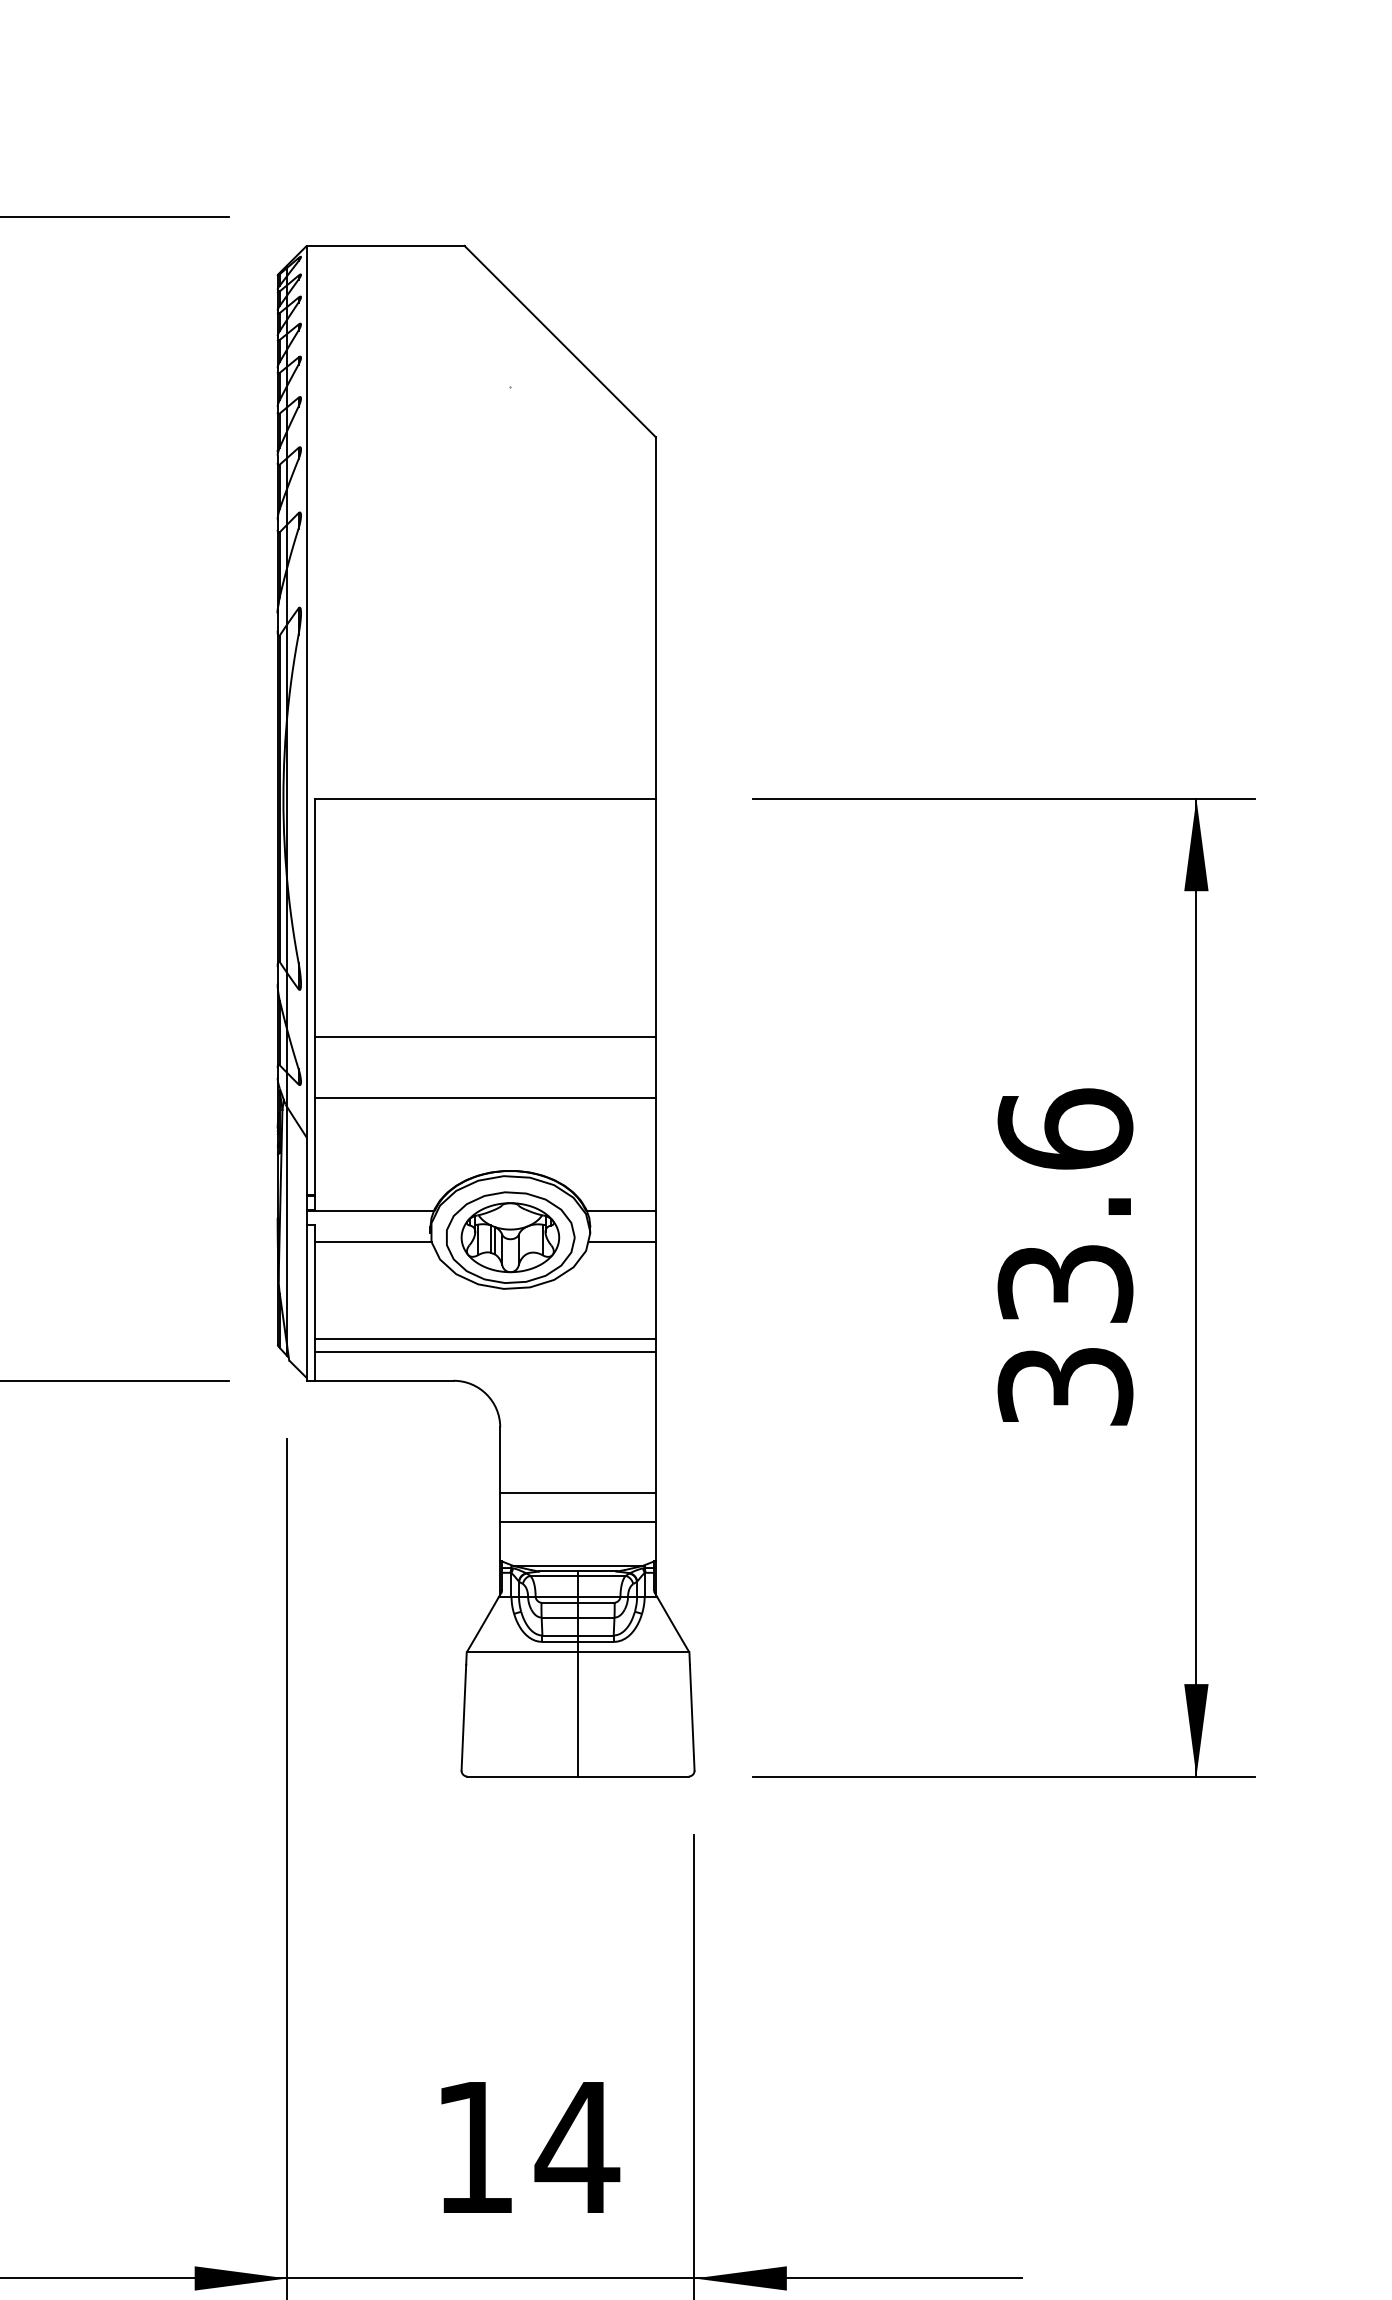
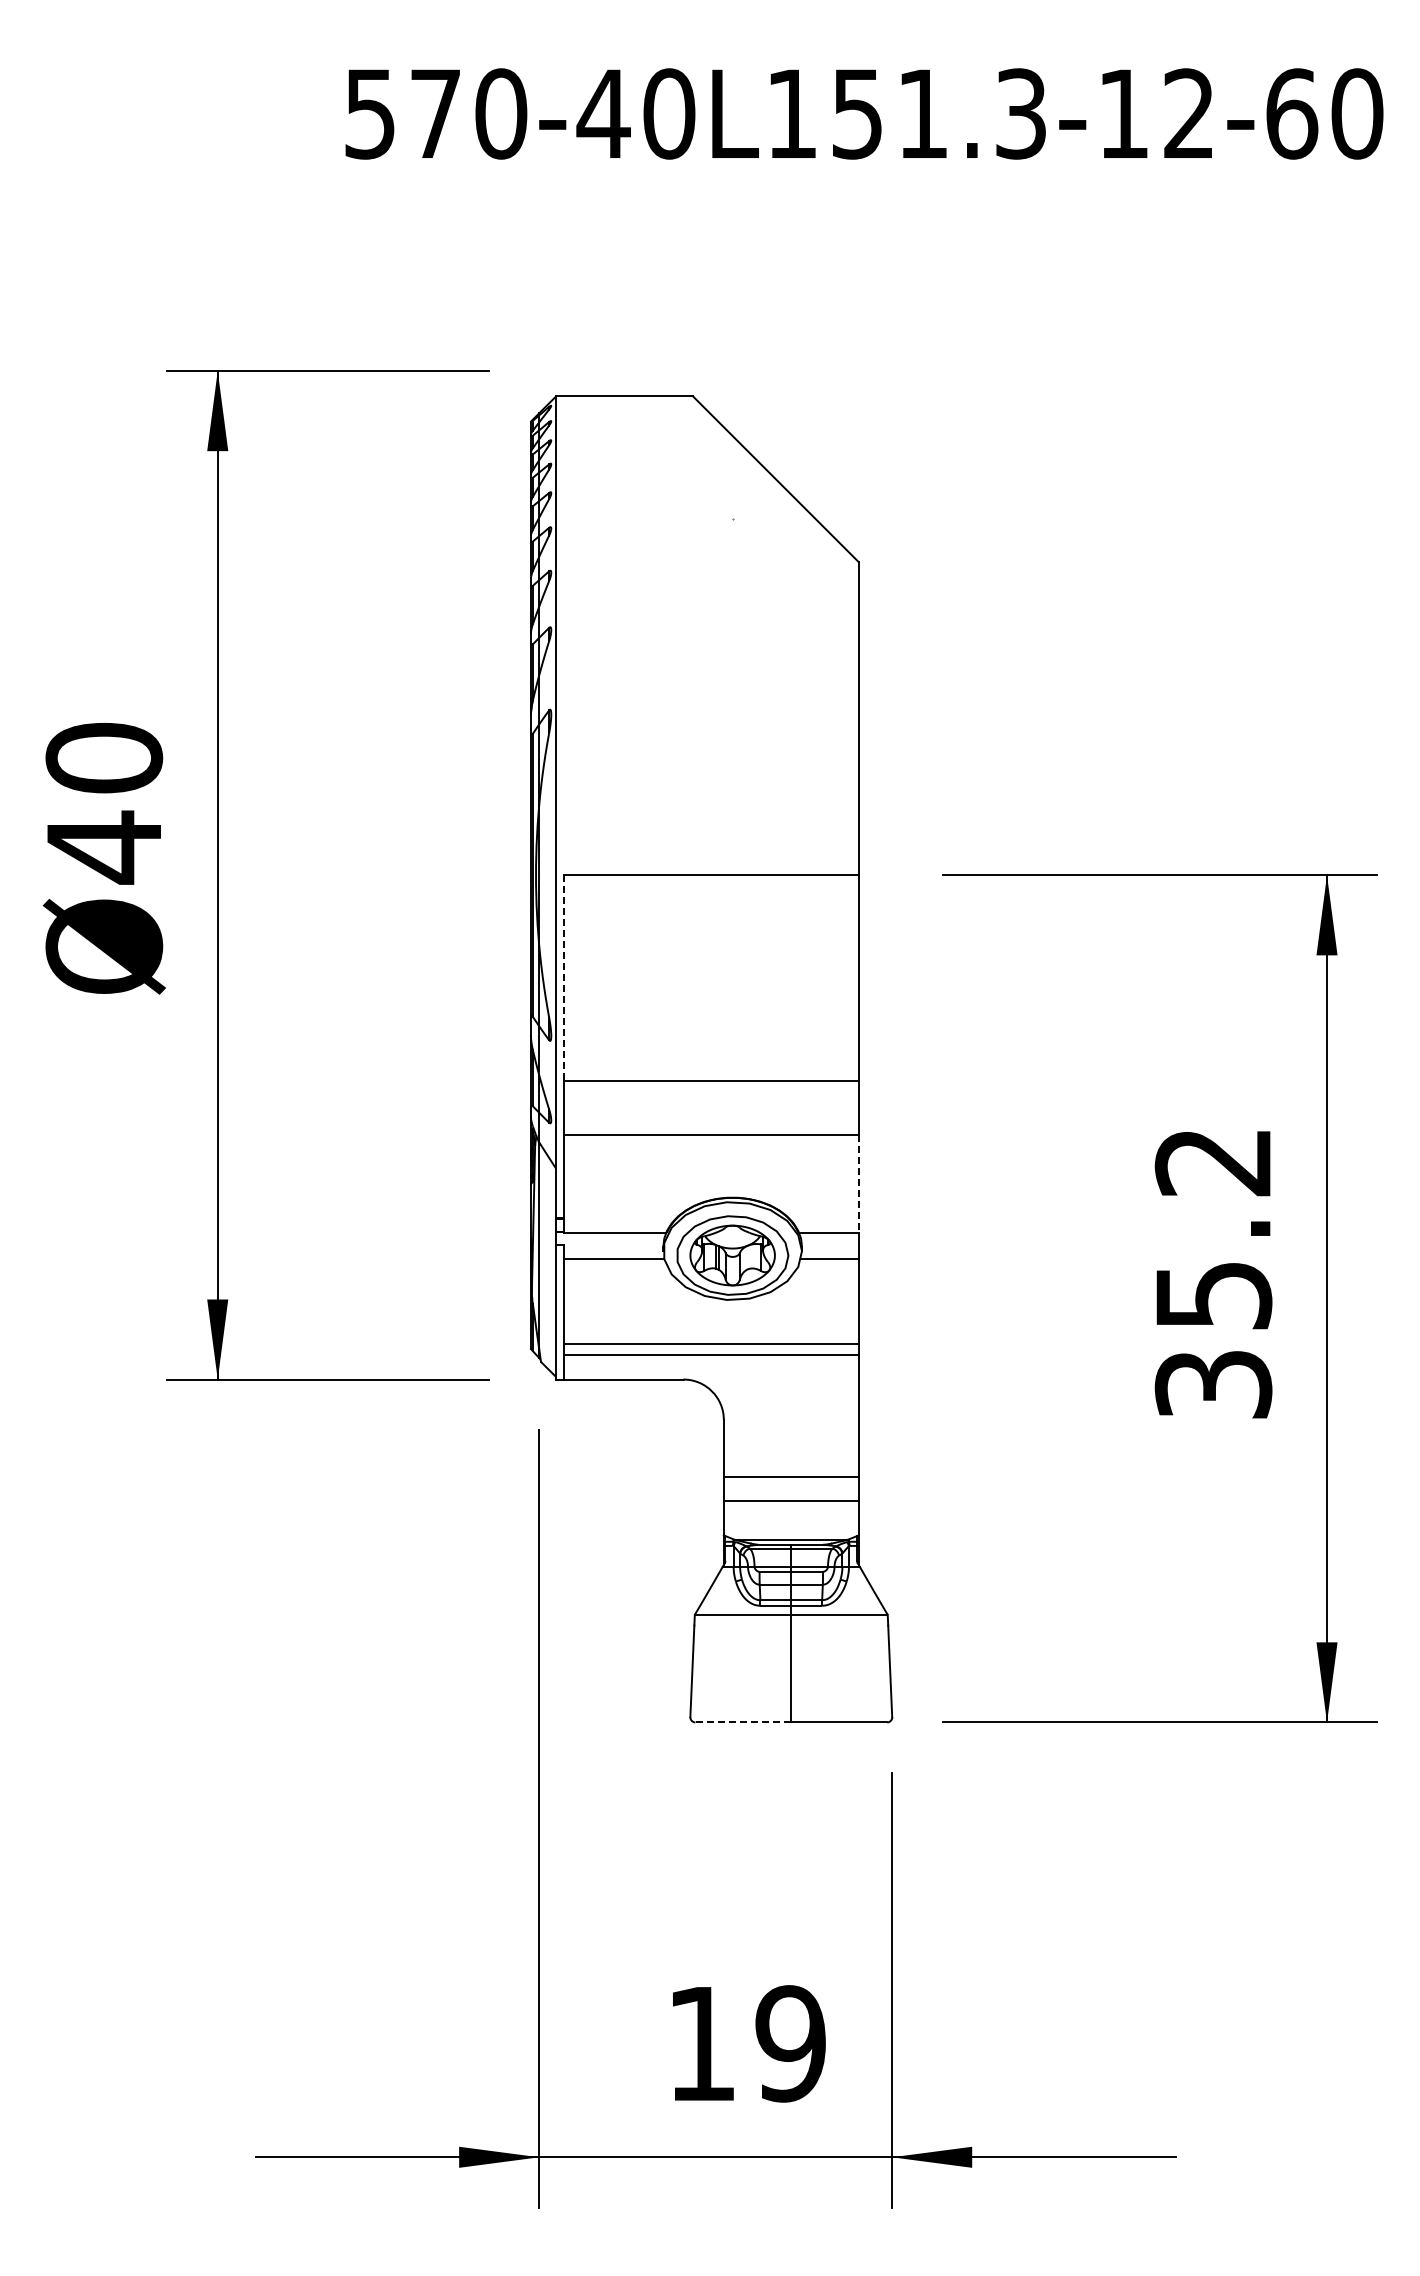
line: (315, 917) -> (563, 978), solid -> dashed
line: (655, 1154) -> (858, 1183), solid -> dashed
text: (1065, 1205) -> (1213, 1227), 33.6 -> 35.2
line: (522, 1776) -> (743, 1722), solid -> dashed
text: (577, 2147) -> (790, 2043), 14 -> 19

